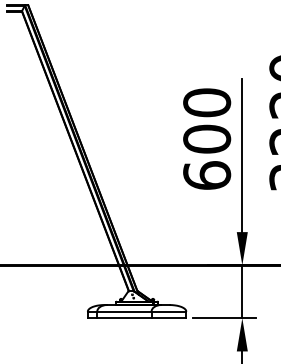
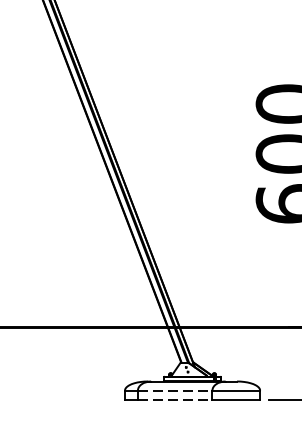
line: (124, 311) -> (175, 390), solid -> dashed
line: (124, 318) -> (175, 399), solid -> dashed

